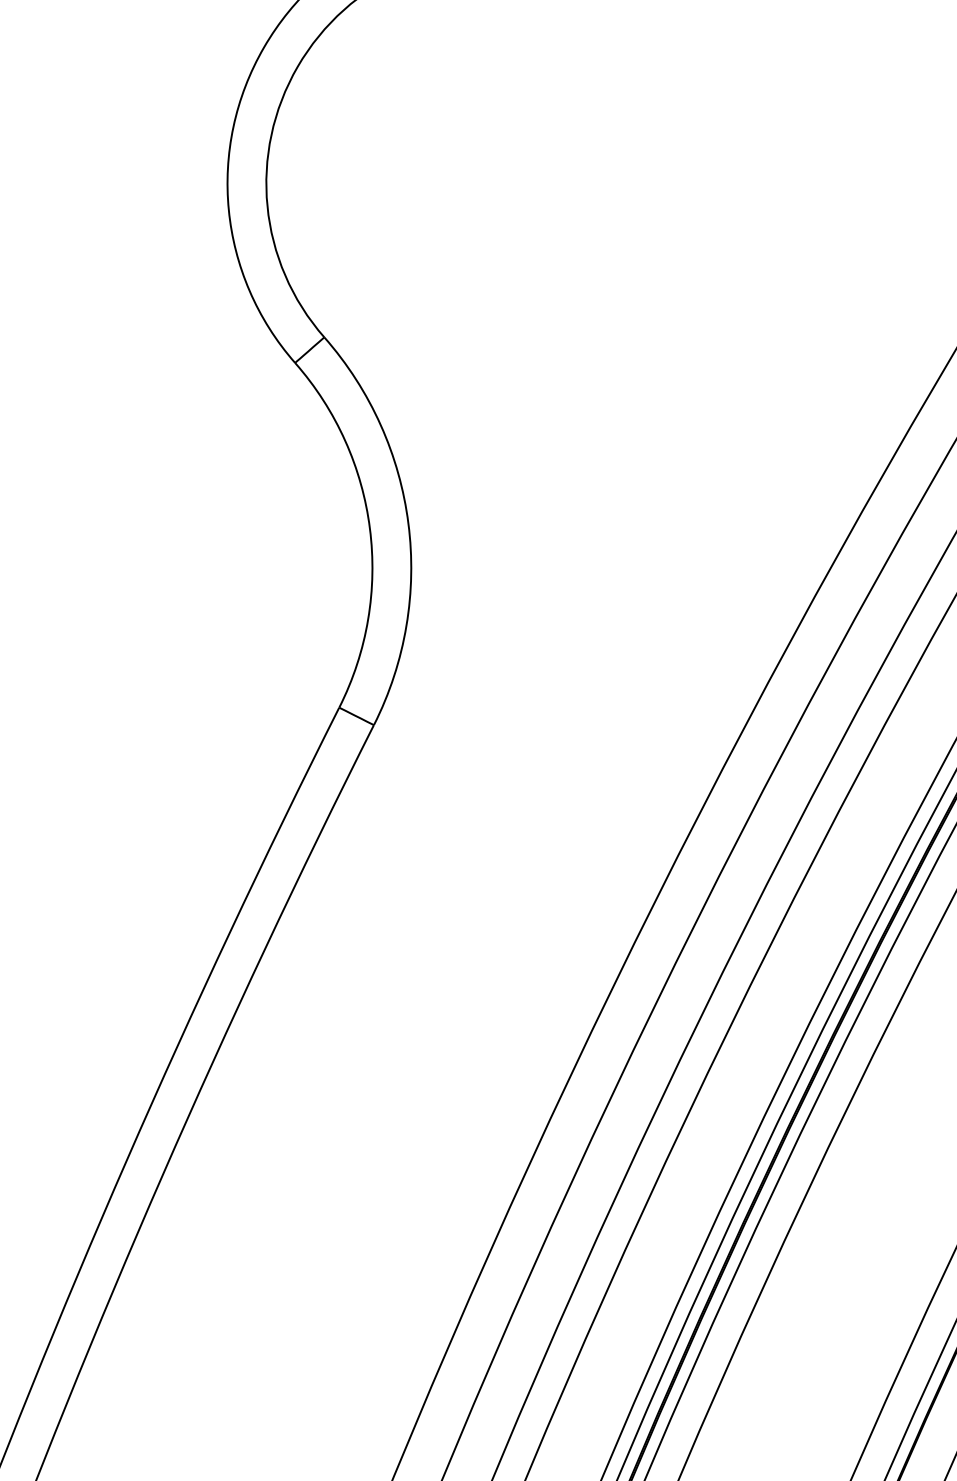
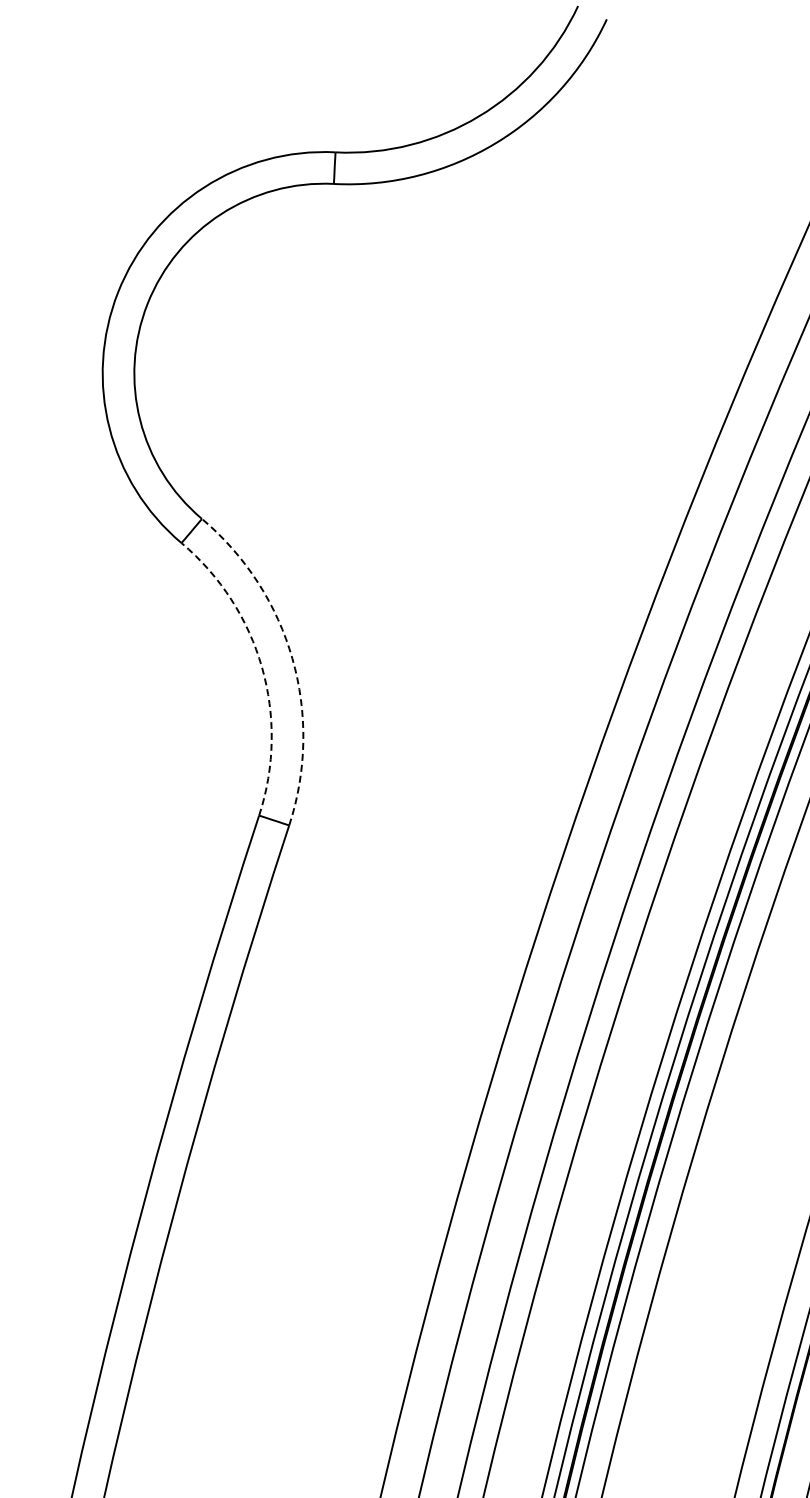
arc: (408, 523) -> (292, 658), solid -> dashed
arc: (370, 528) -> (262, 667), solid -> dashed

